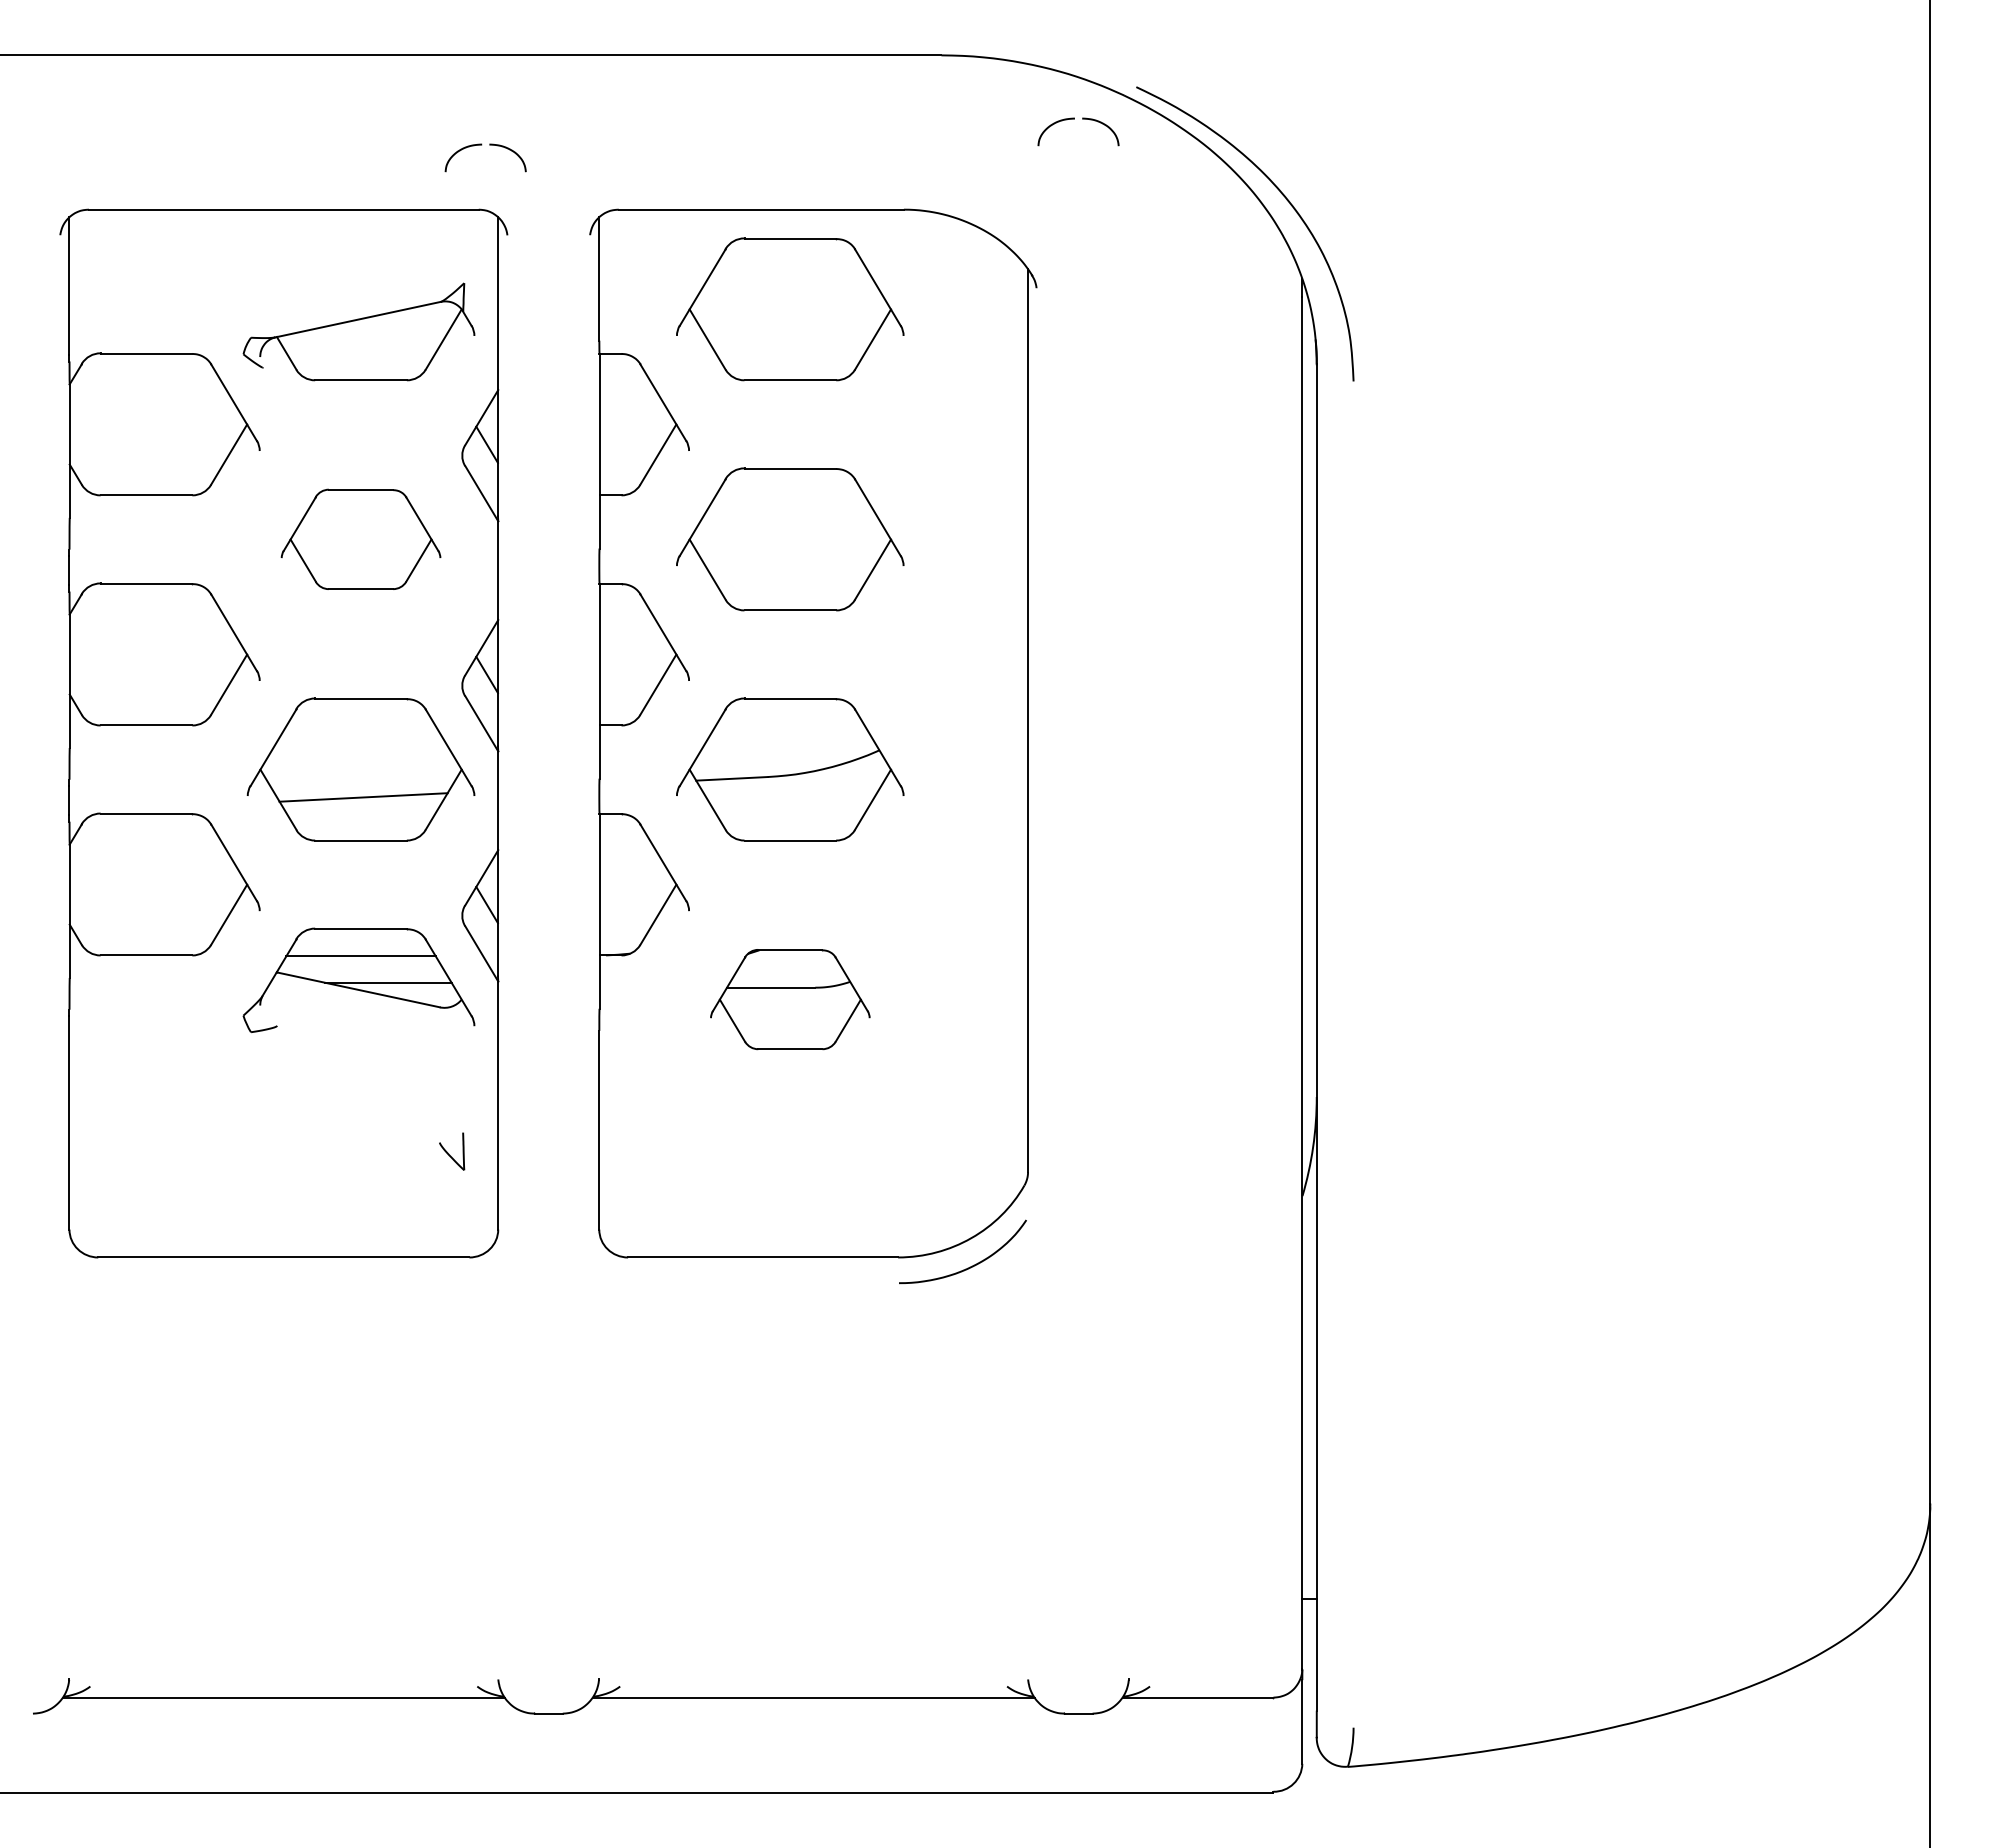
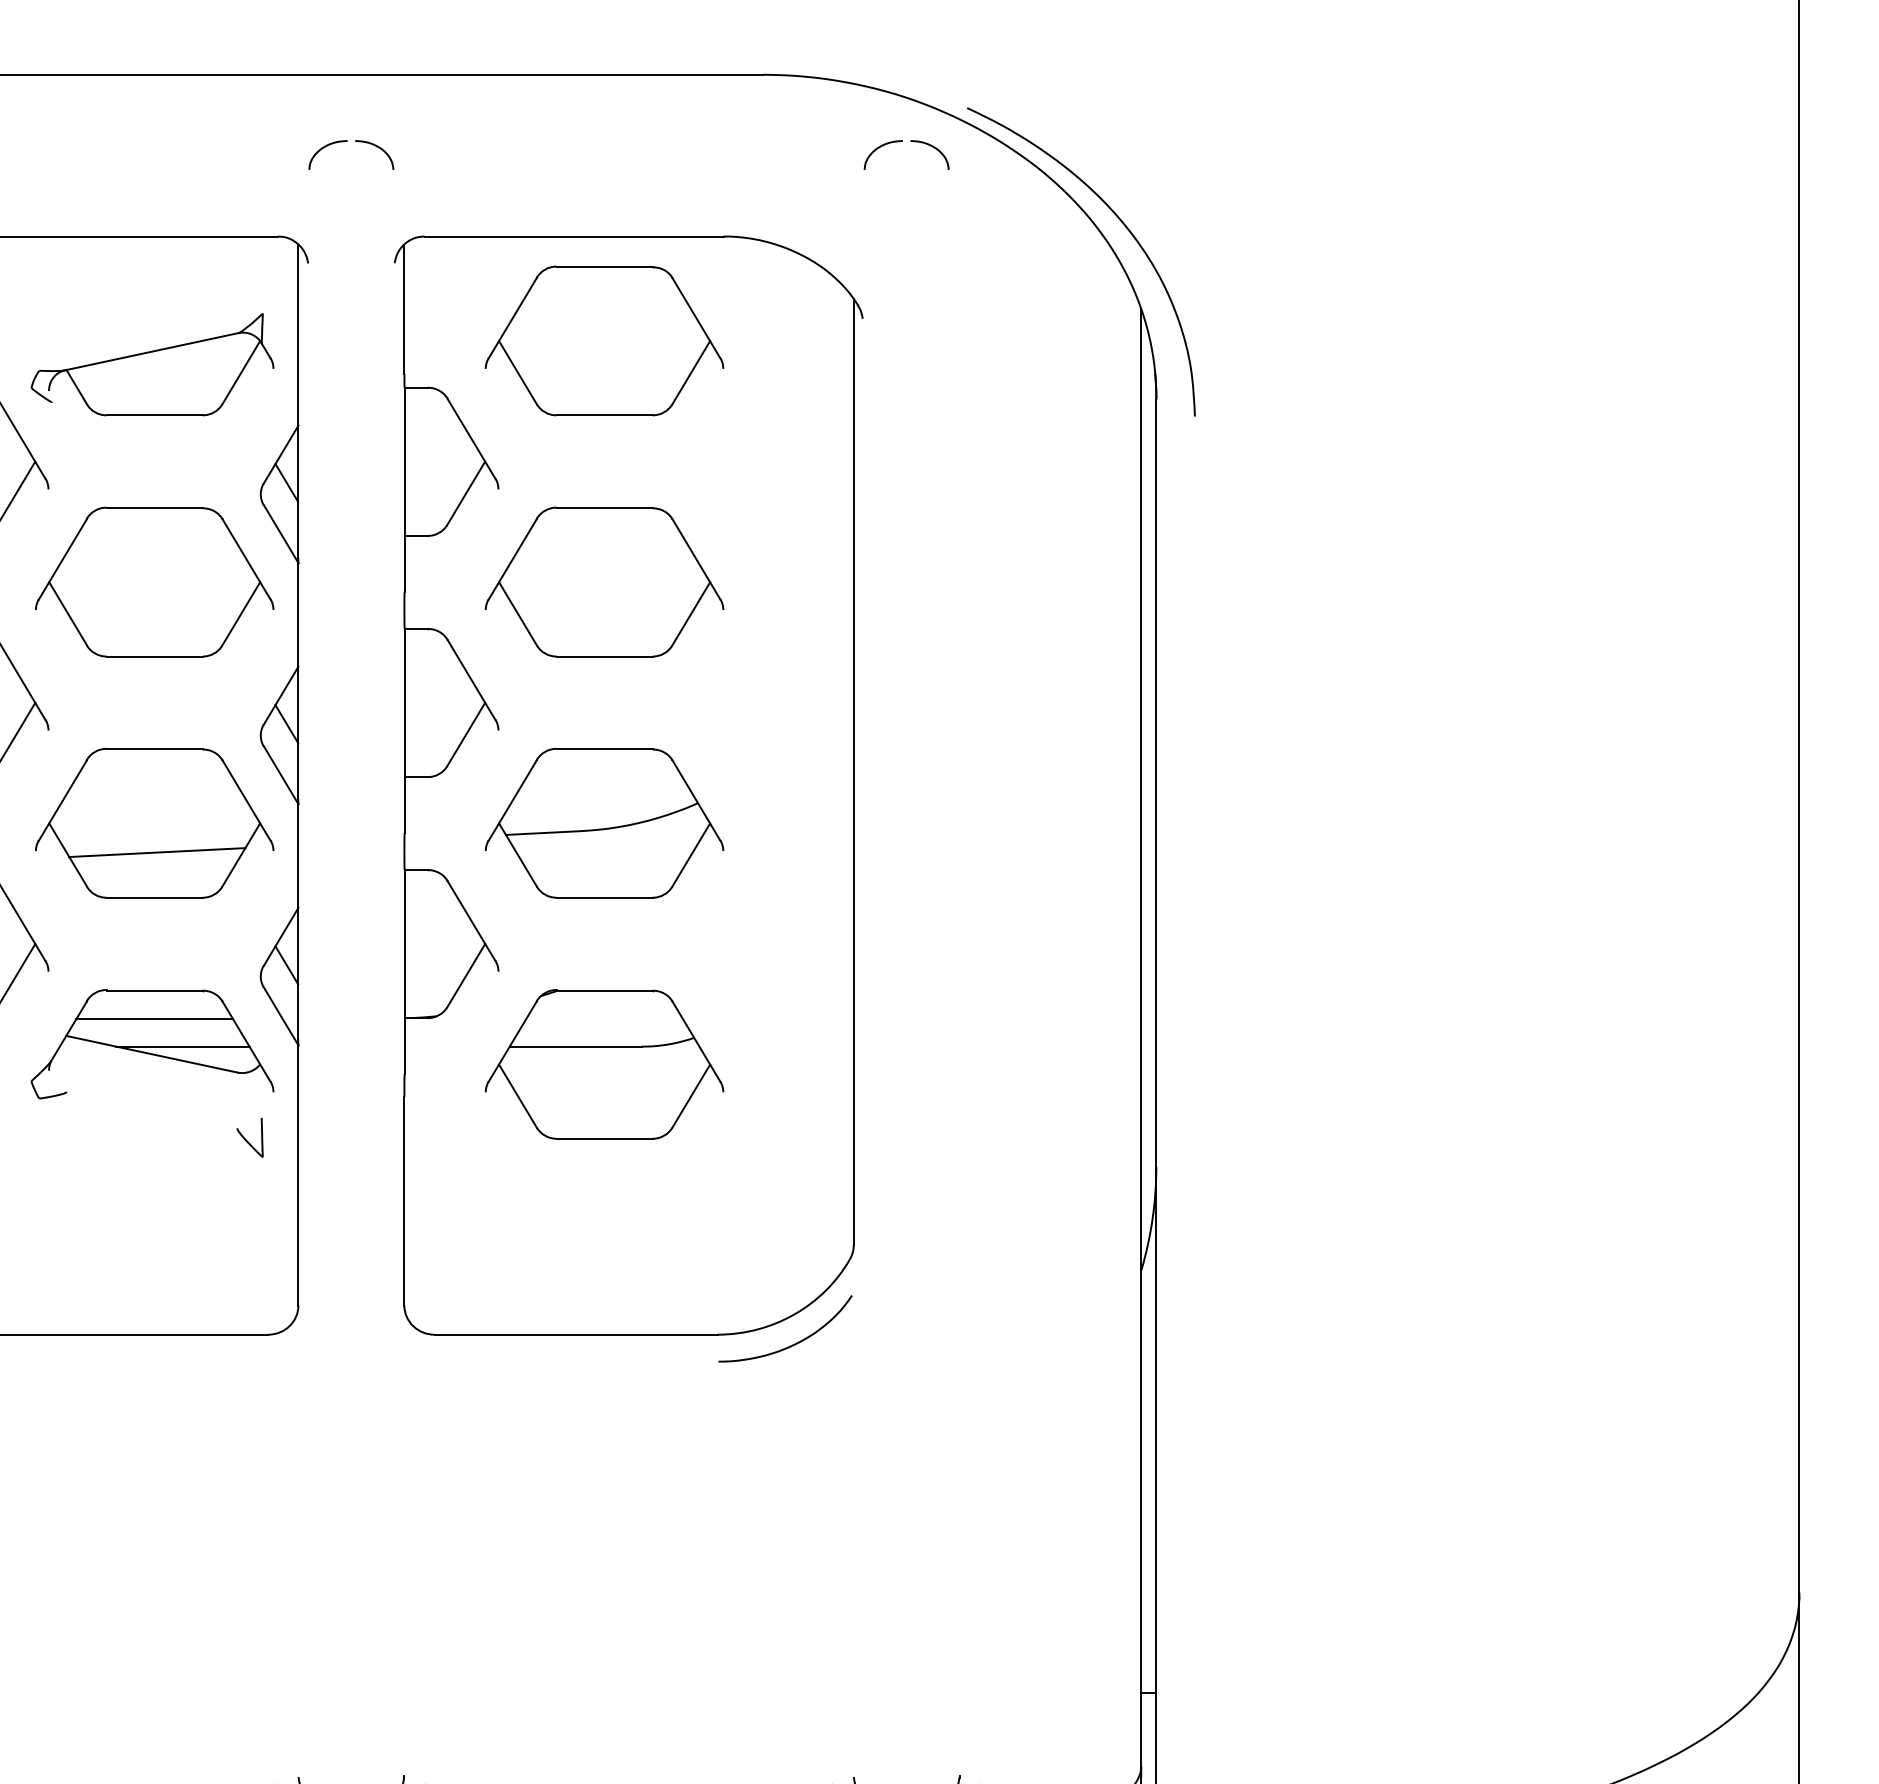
part: (481, 145) -> (346, 141), moved
part: (360, 539) -> (154, 582), size x1.43
part: (790, 999) -> (604, 1064), size x1.43
part: (452, 1151) -> (250, 1137), moved

